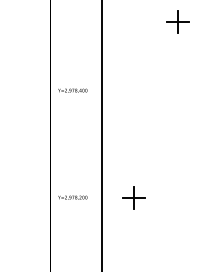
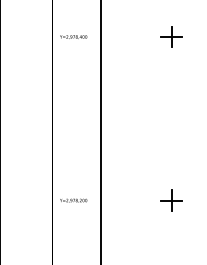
text: (72, 90) -> (73, 36), moved
part: (133, 197) -> (171, 200), moved

